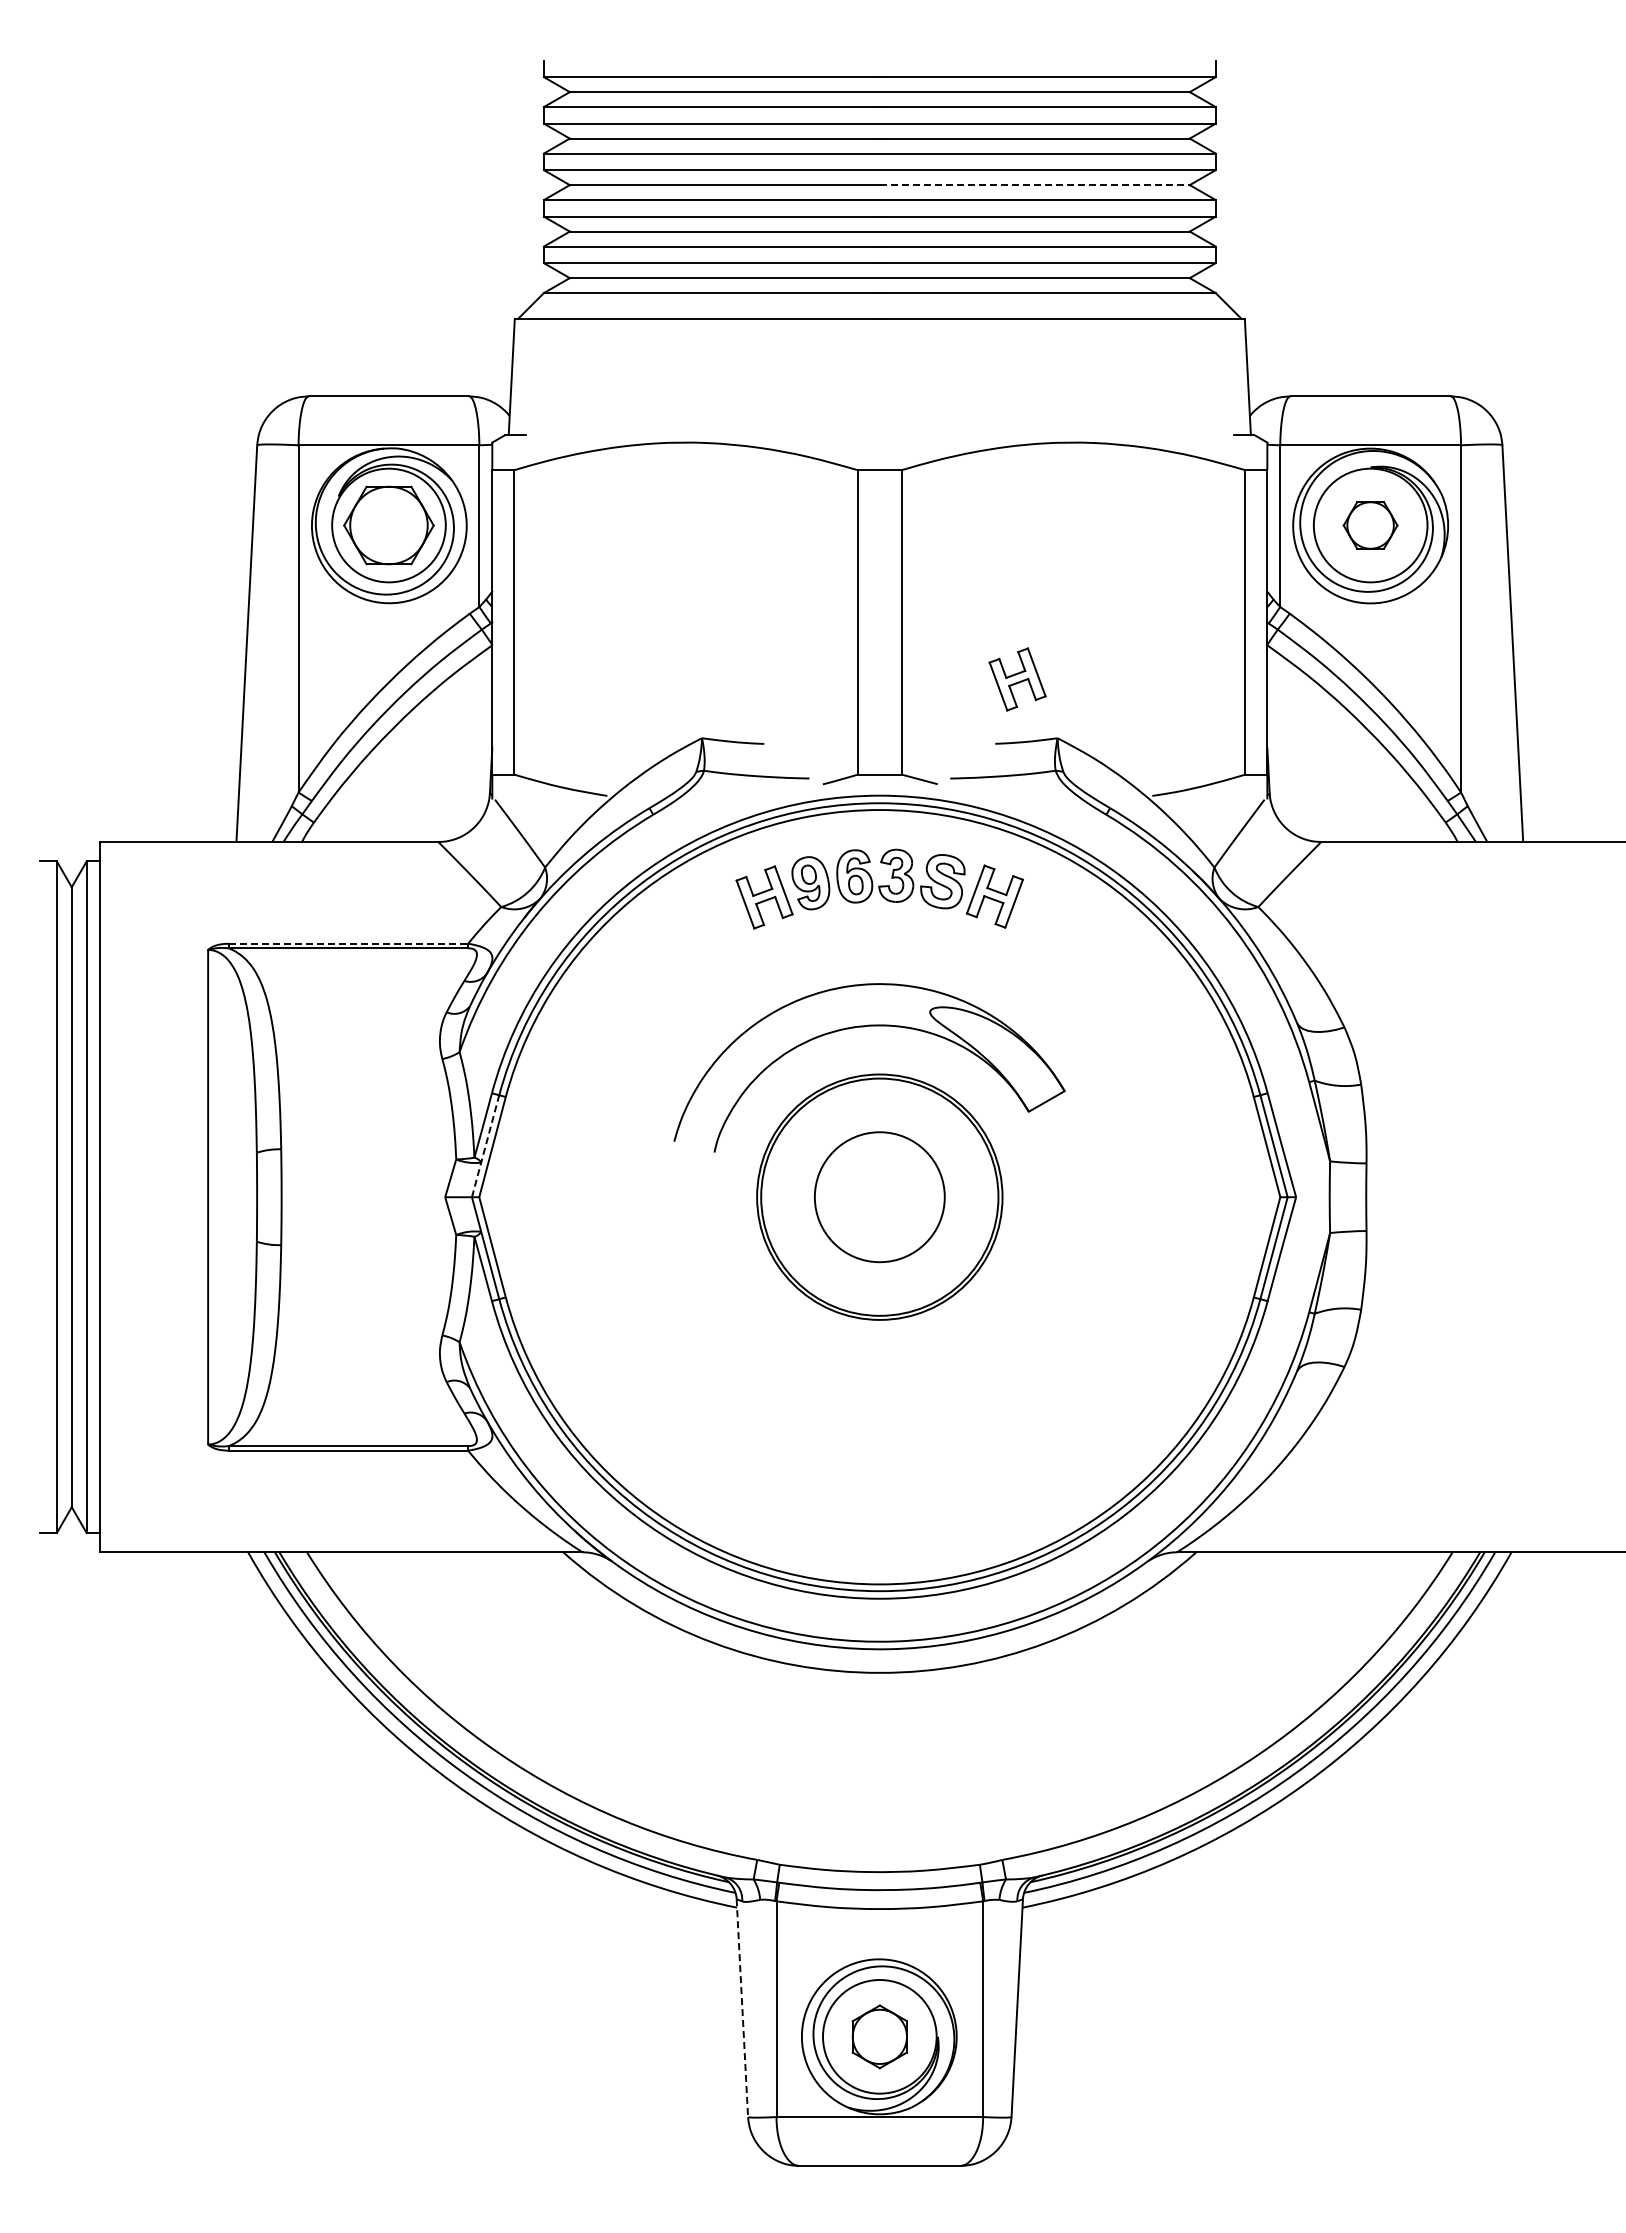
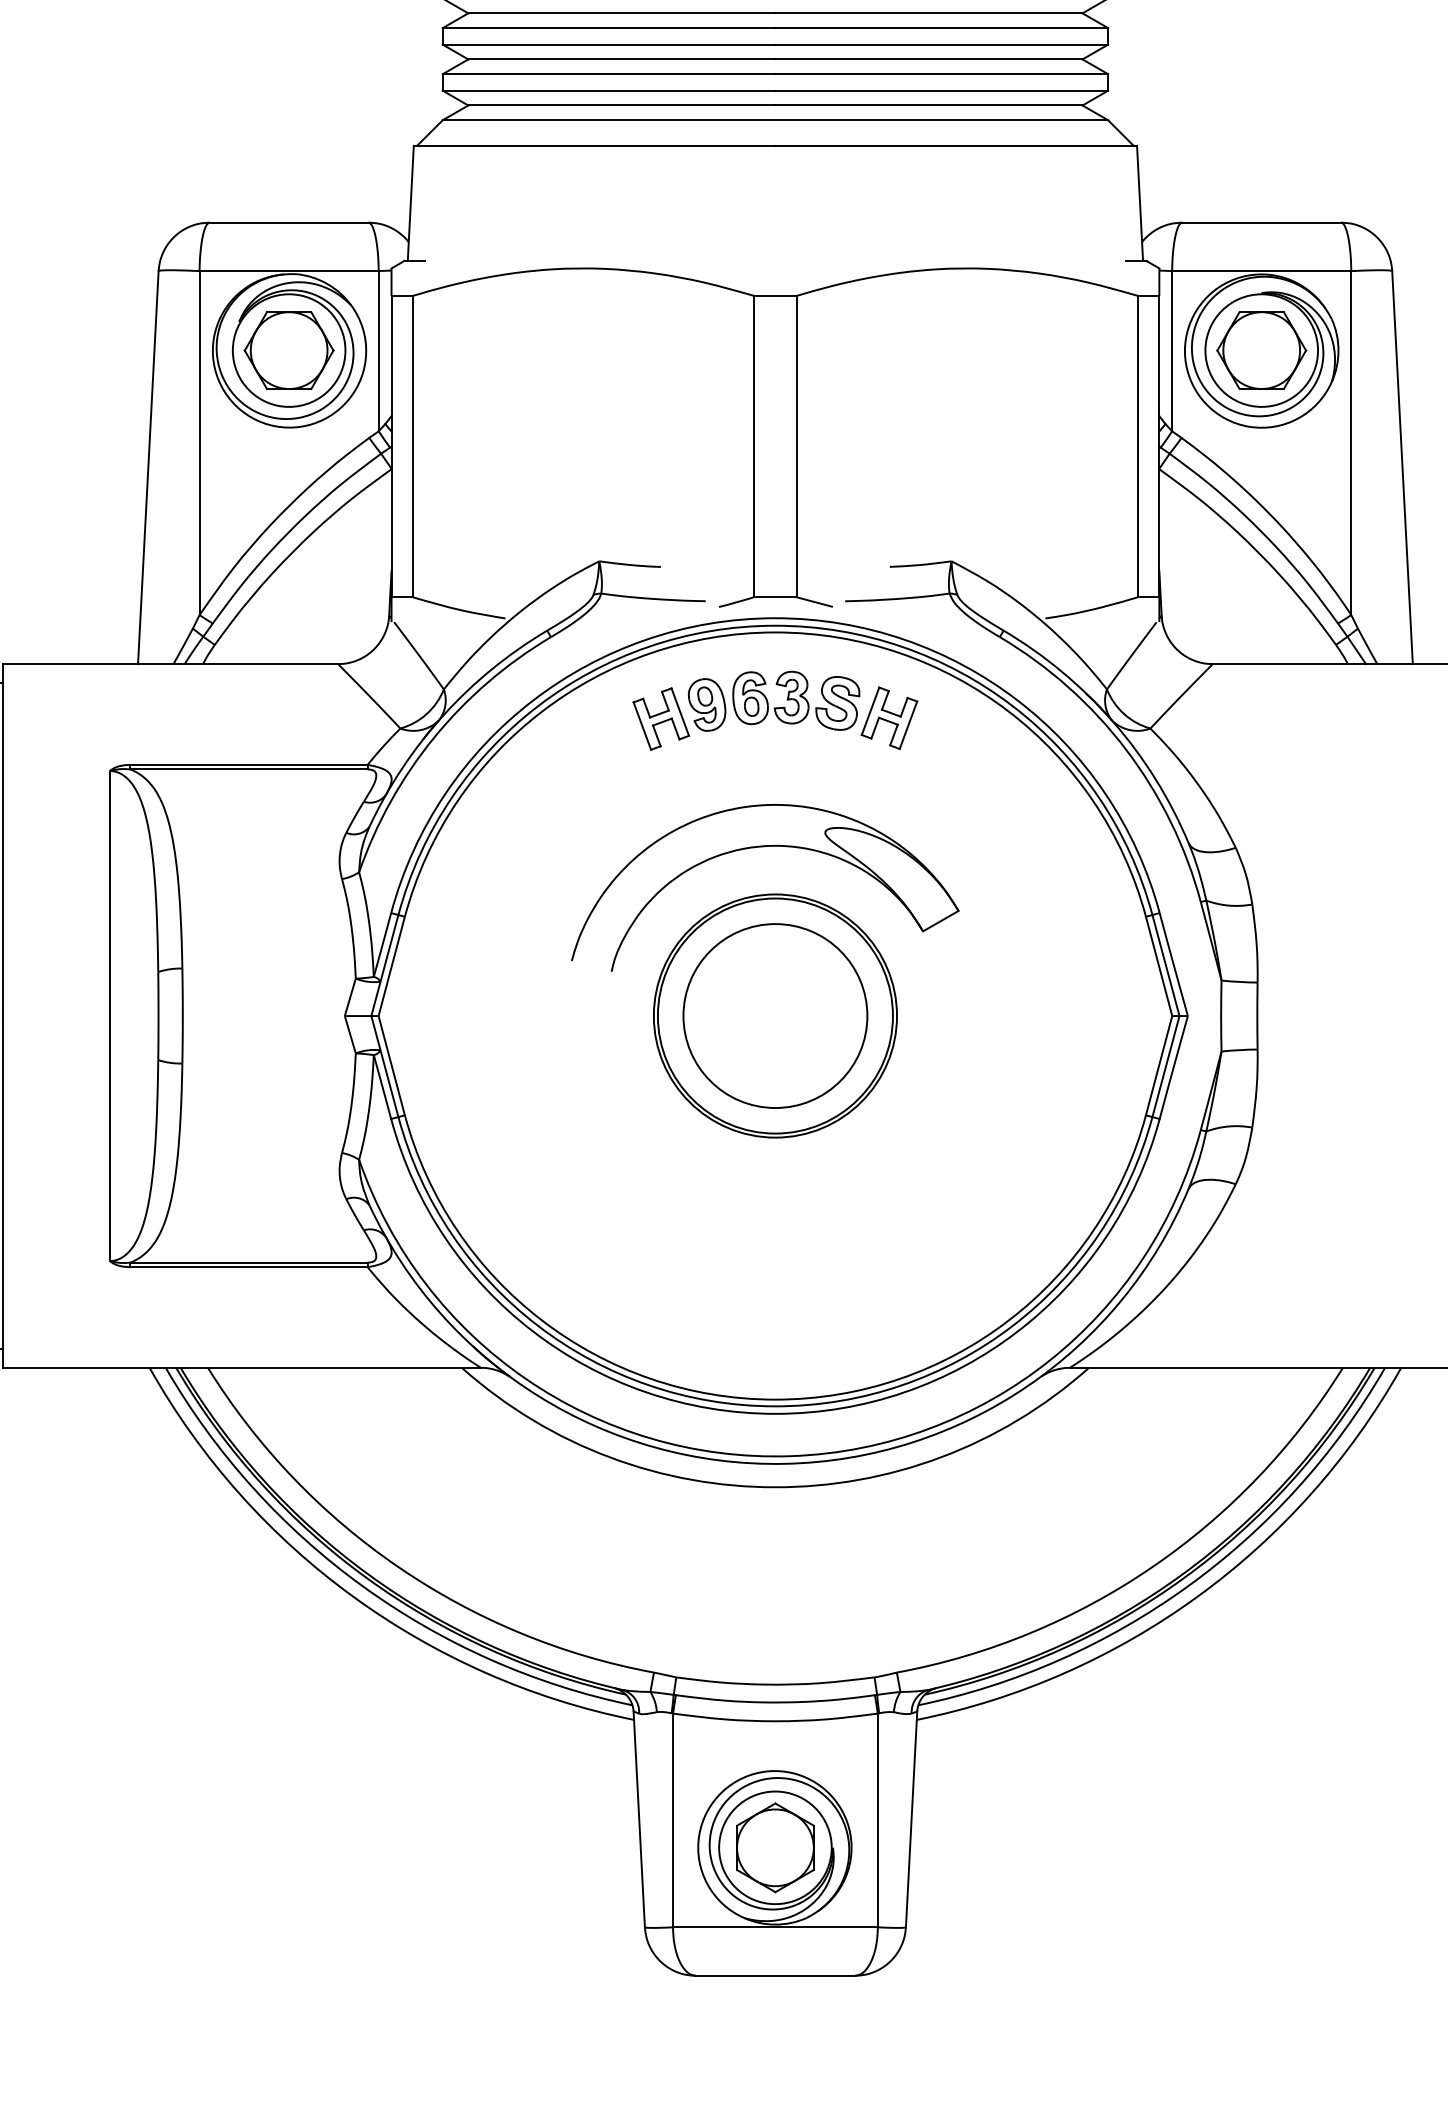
line: (1035, 185) -> (929, 13), dashed -> solid
part: (1370, 525) -> (1261, 350), size x1.67
part: (1017, 679) -> (911, 503), removed
line: (348, 943) -> (249, 764), dashed -> solid
line: (485, 1146) -> (384, 965), dashed -> solid
circle: (879, 1197) -> (775, 1016), size x1.43
line: (742, 2008) -> (639, 1819), dashed -> solid
part: (879, 2036) -> (775, 1847), size x1.43

